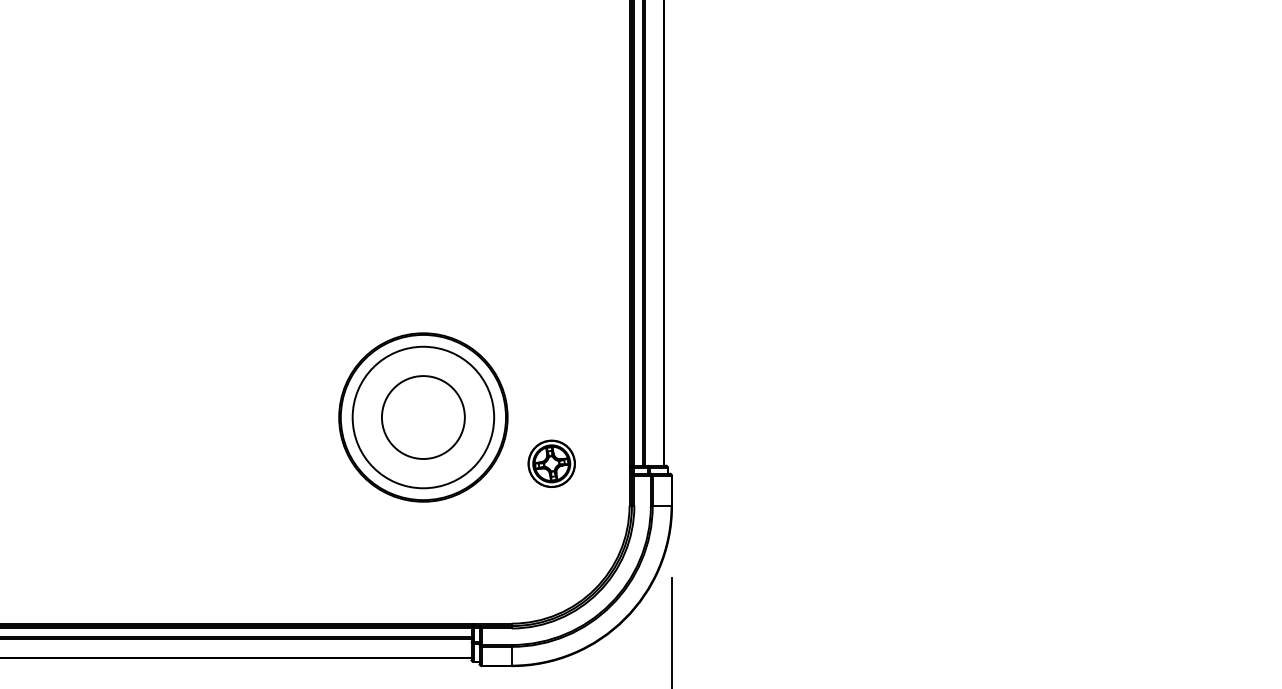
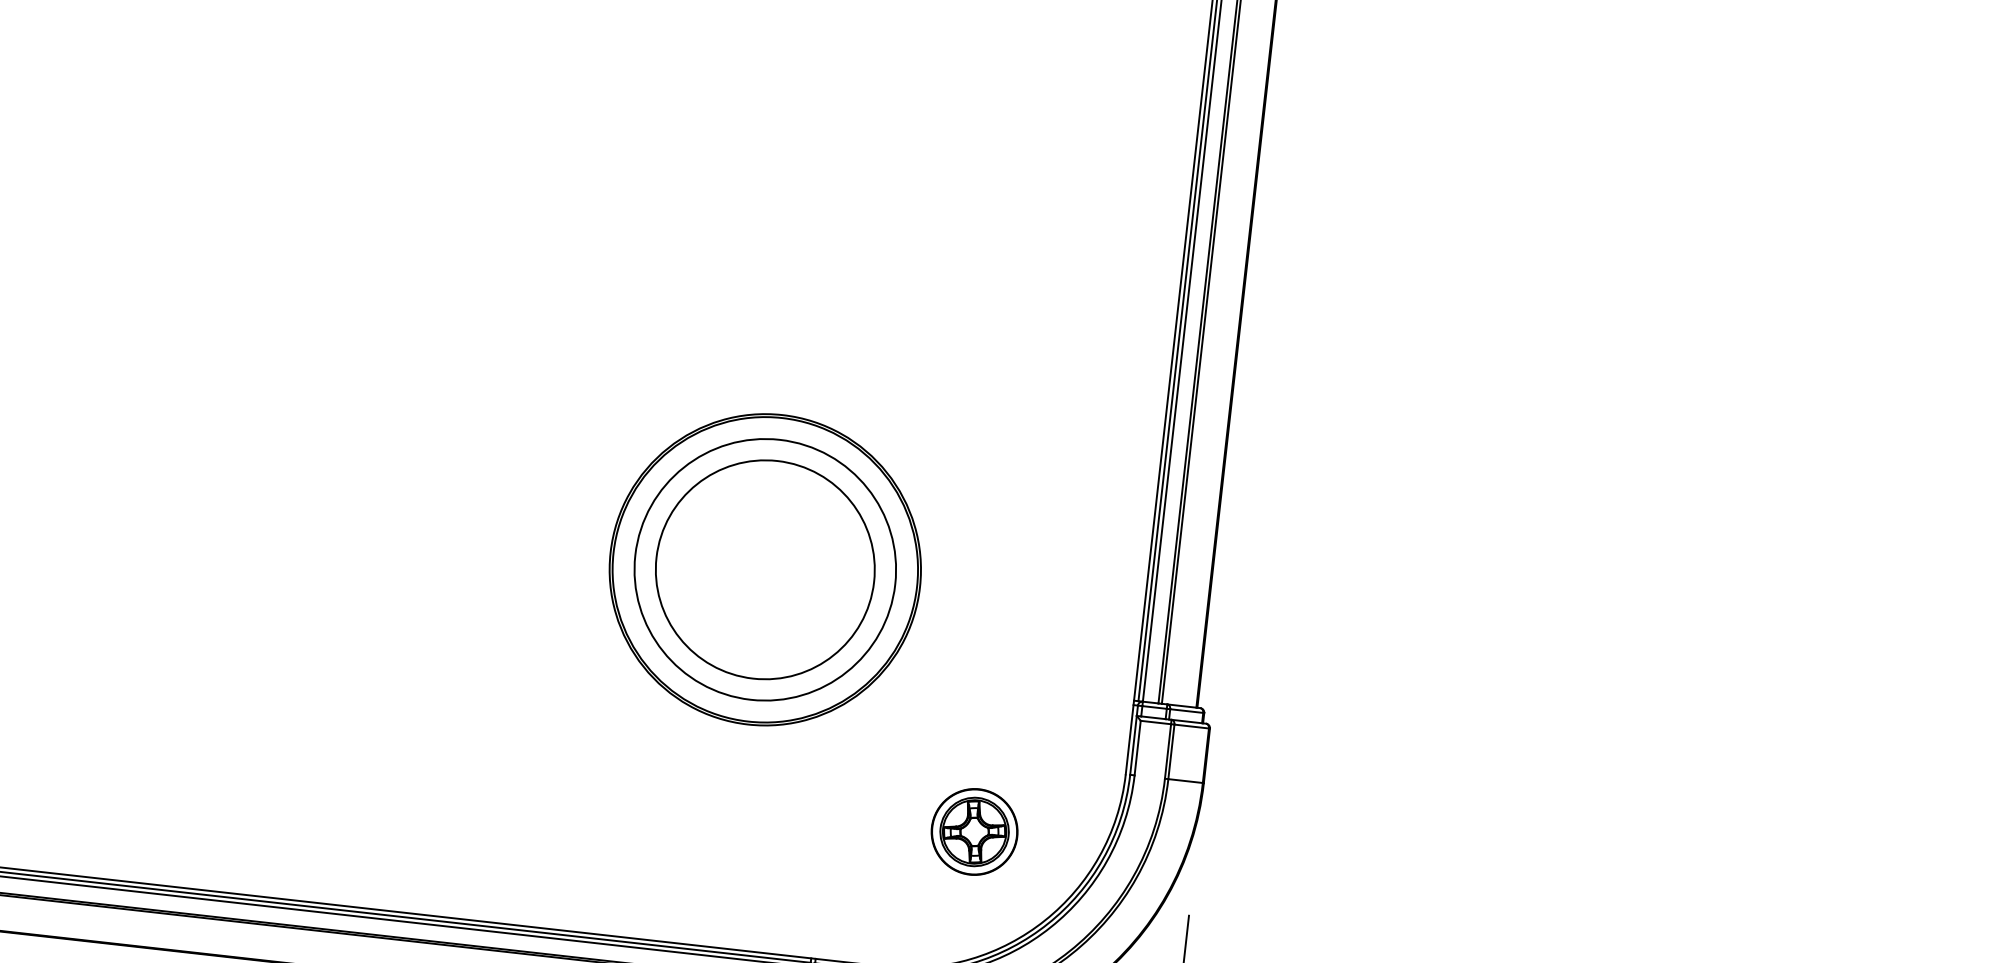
circle: (423, 417) -> (765, 569), size x1.43
part: (551, 463) -> (974, 831), moved

